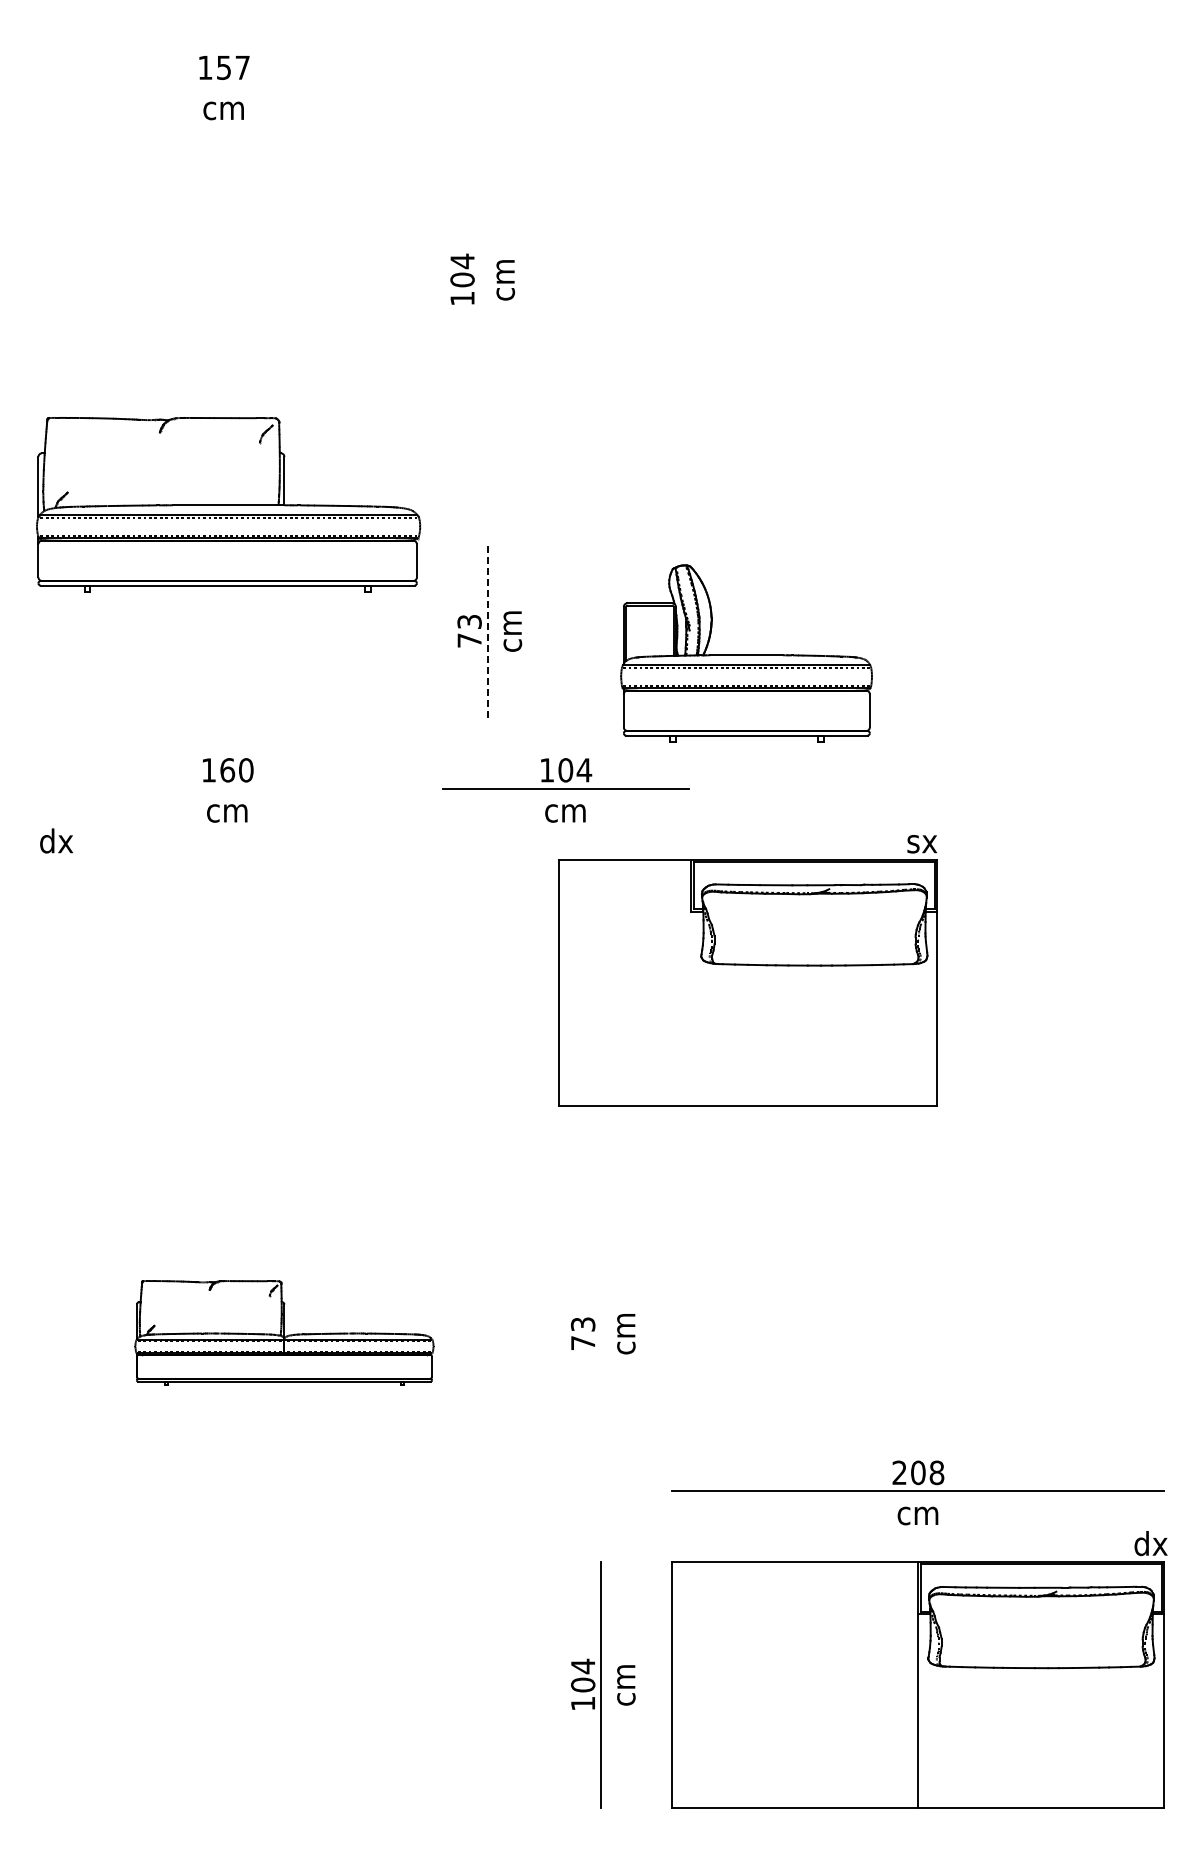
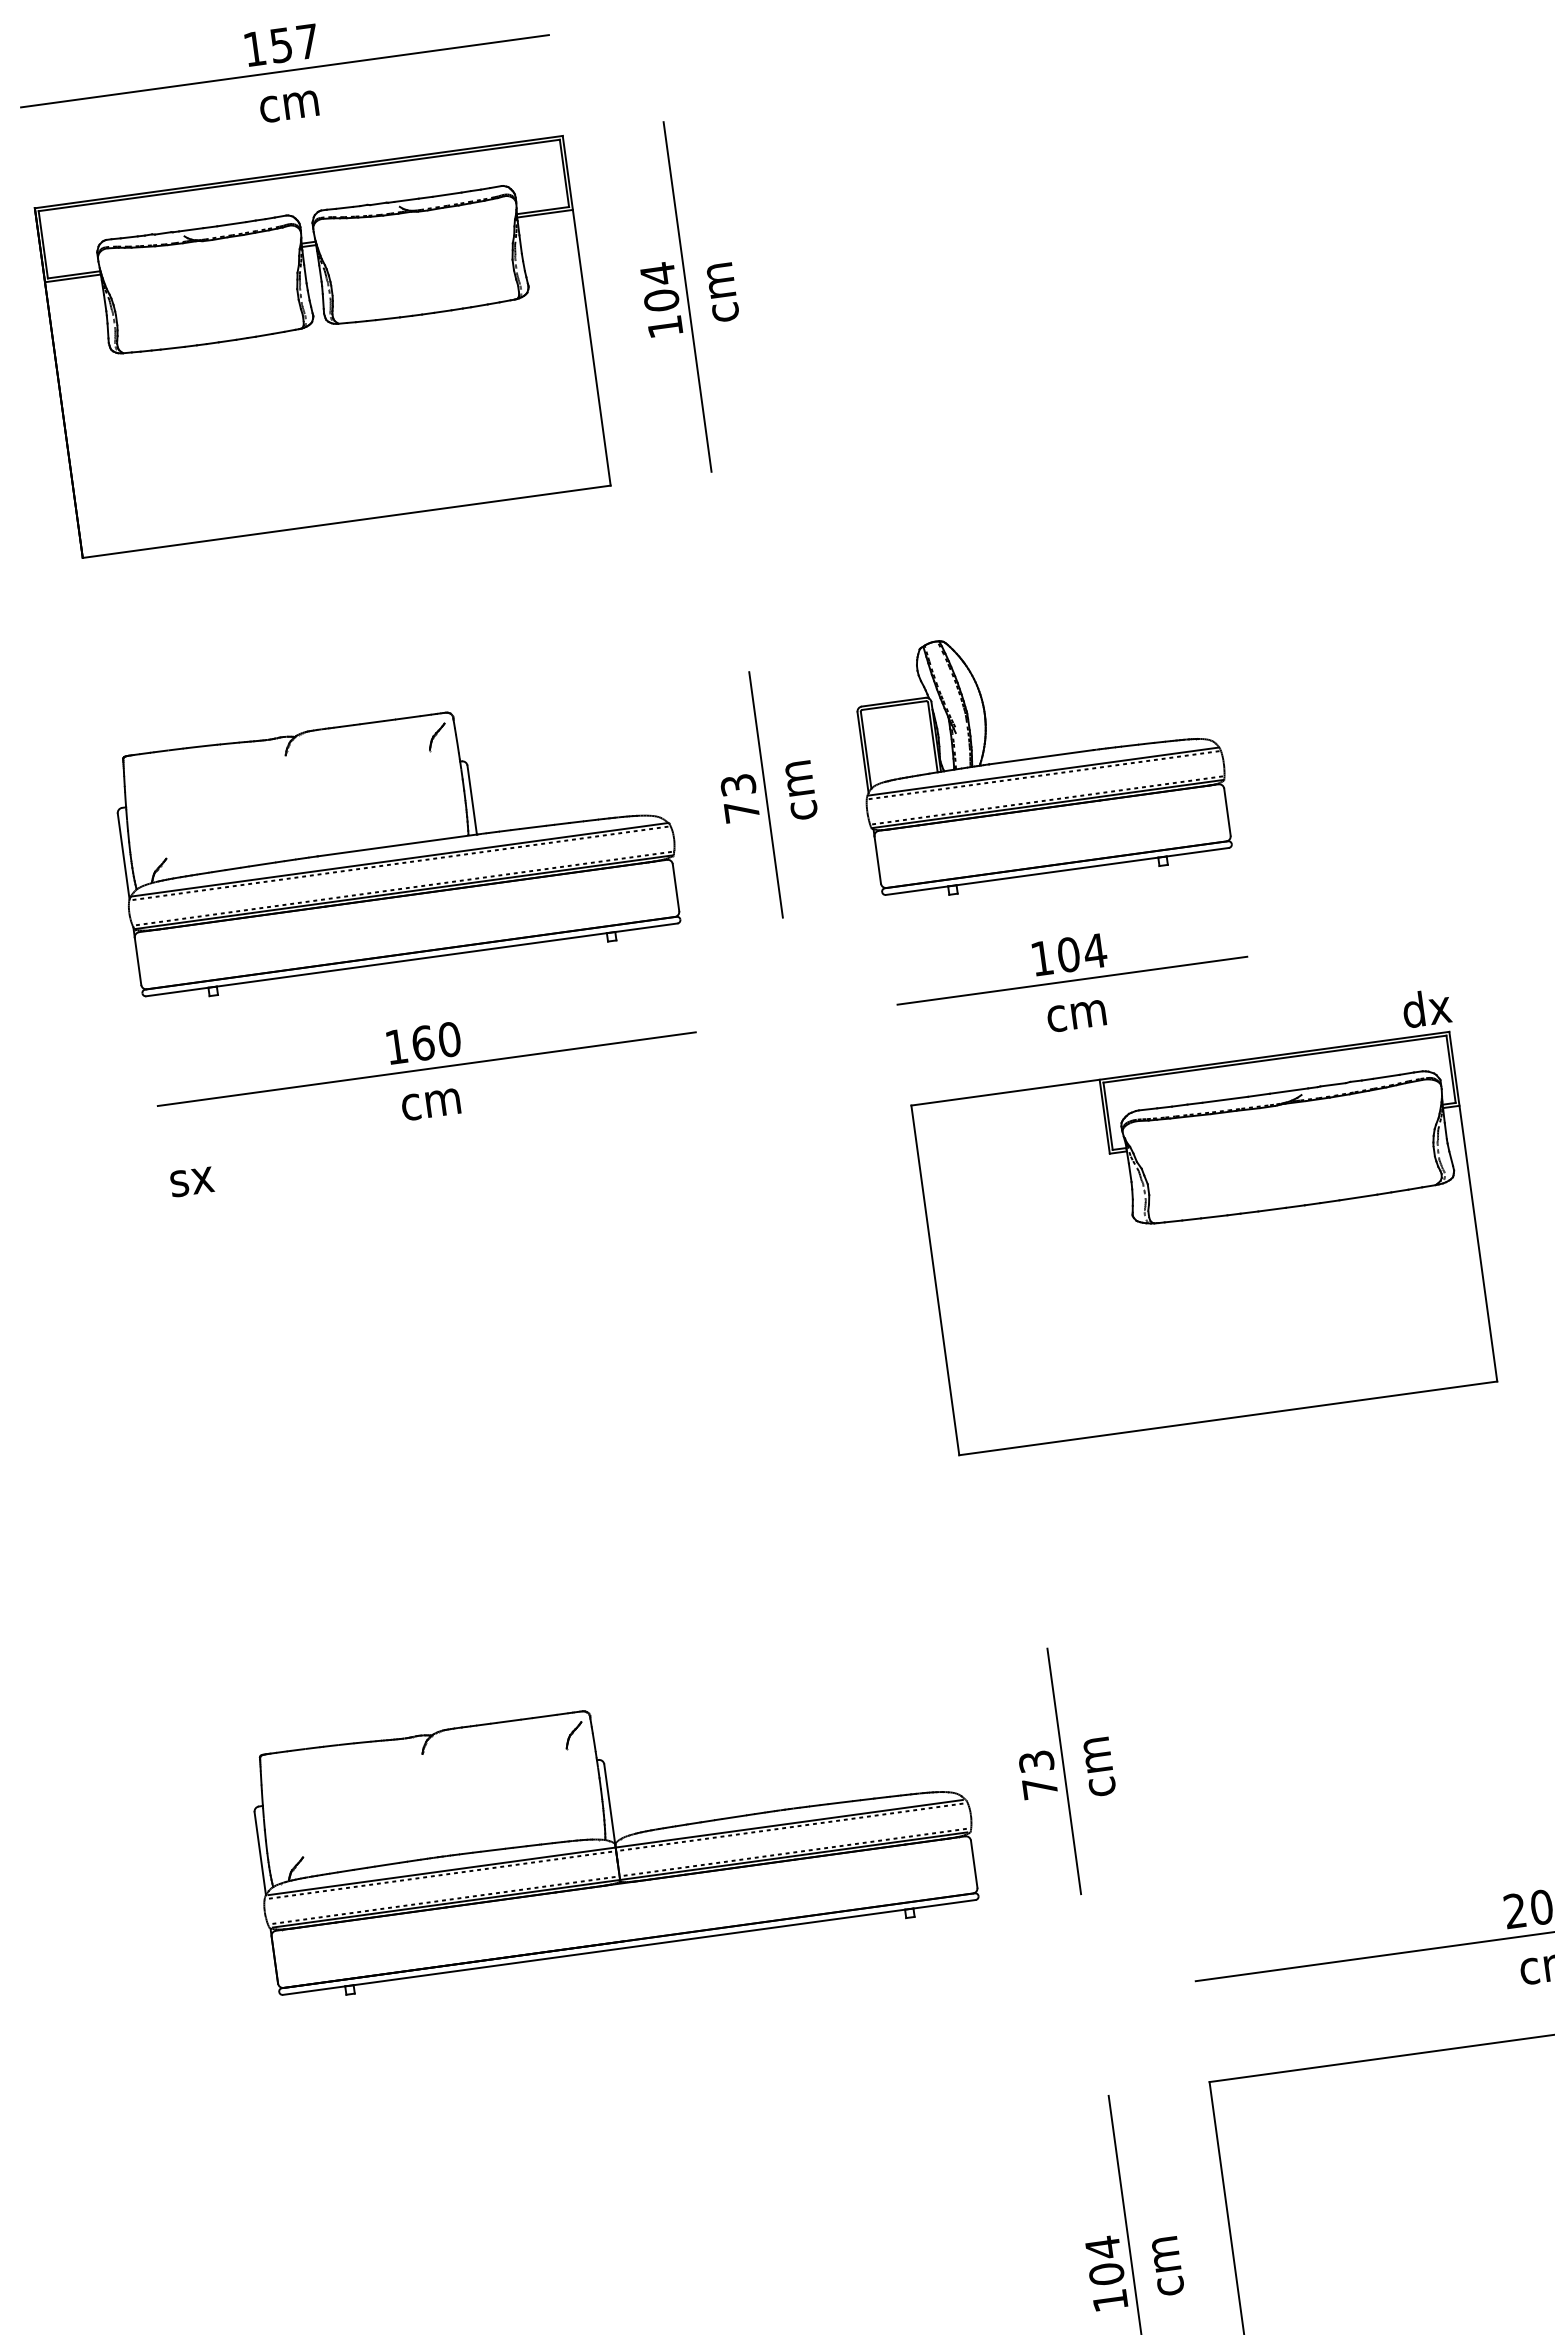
line: (223, 86) -> (284, 72), added
part: (223, 279) -> (321, 346), added
line: (480, 279) -> (687, 296), added
part: (228, 504) -> (397, 844), moved
line: (487, 630) -> (765, 793), dashed -> solid
part: (746, 653) -> (1040, 754), moved
line: (227, 788) -> (426, 1069), added
part: (565, 790) -> (1072, 983), moved
text: (56, 840) -> (193, 1176), dx -> sx
text: (923, 840) -> (1426, 1007), sx -> dx
part: (284, 1332) -> (613, 1831), size x1.67
line: (601, 1333) -> (1064, 1770), added

